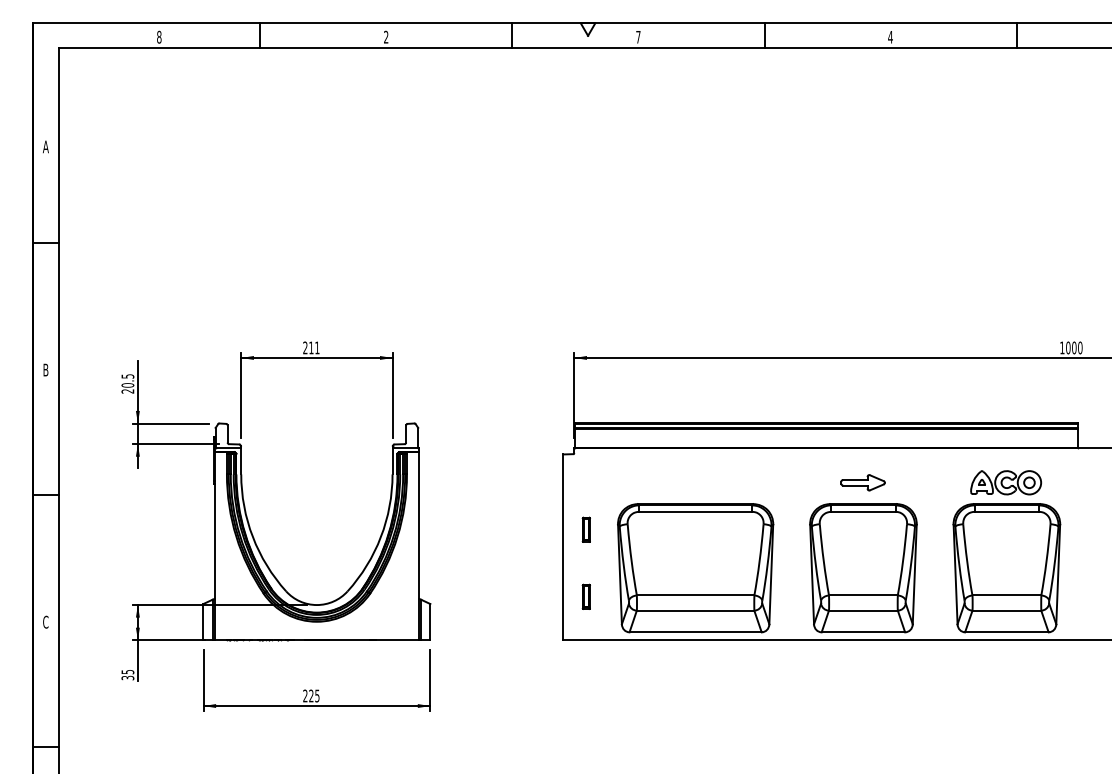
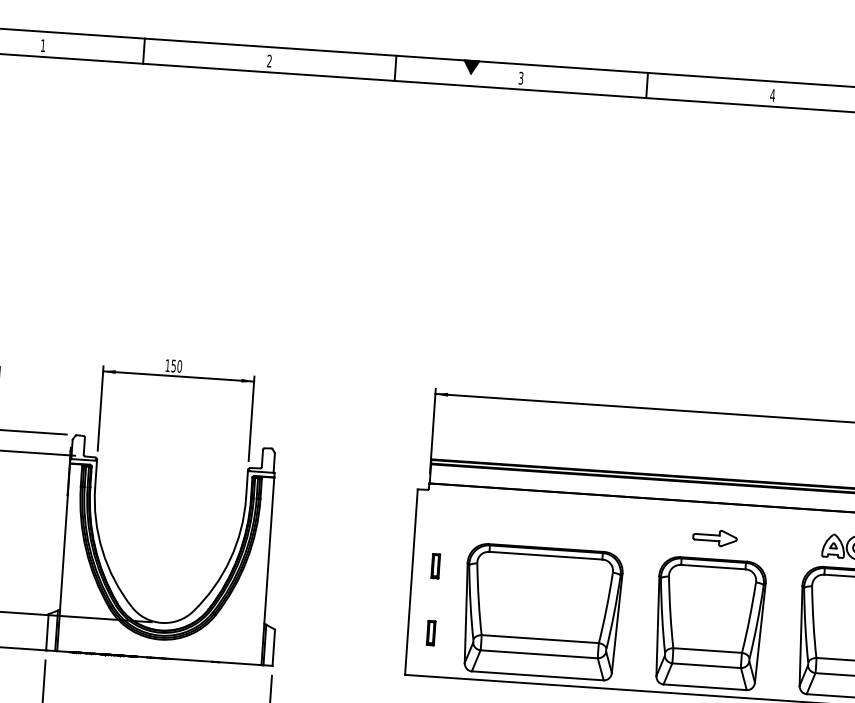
fill: (587, 29) -> (470, 67), added
text: (159, 36) -> (43, 44), 8 -> 1
text: (638, 36) -> (521, 77), 7 -> 3
text: (311, 347) -> (173, 365), 211 -> 150

